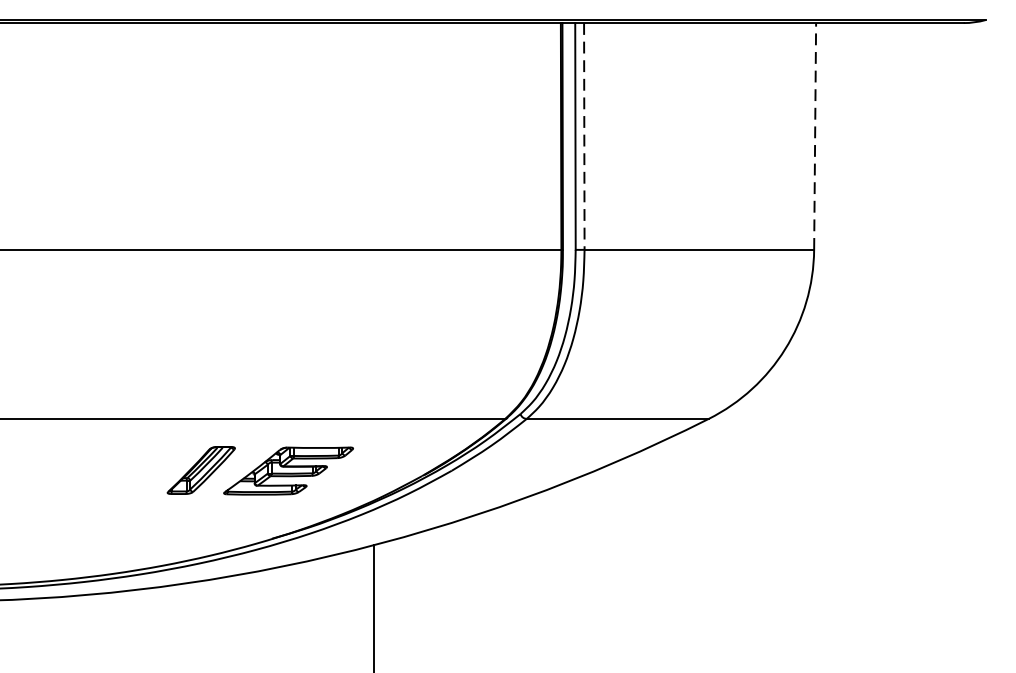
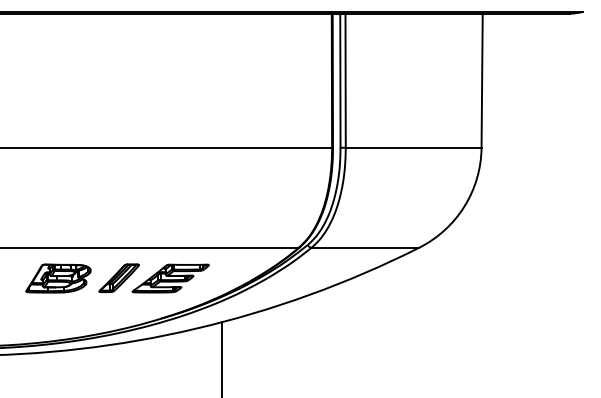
line: (815, 136) -> (482, 80), dashed -> solid
line: (584, 137) -> (345, 81), dashed -> solid
part: (98, 470) -> (58, 278), added

